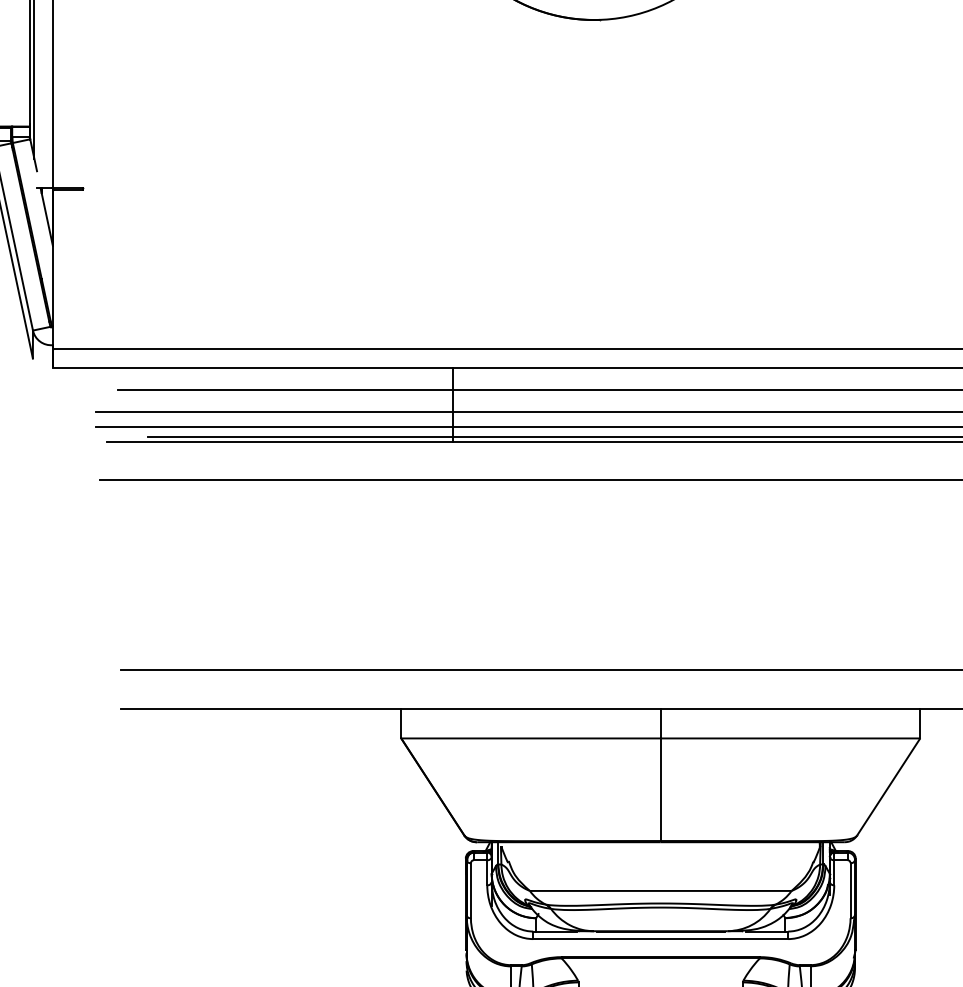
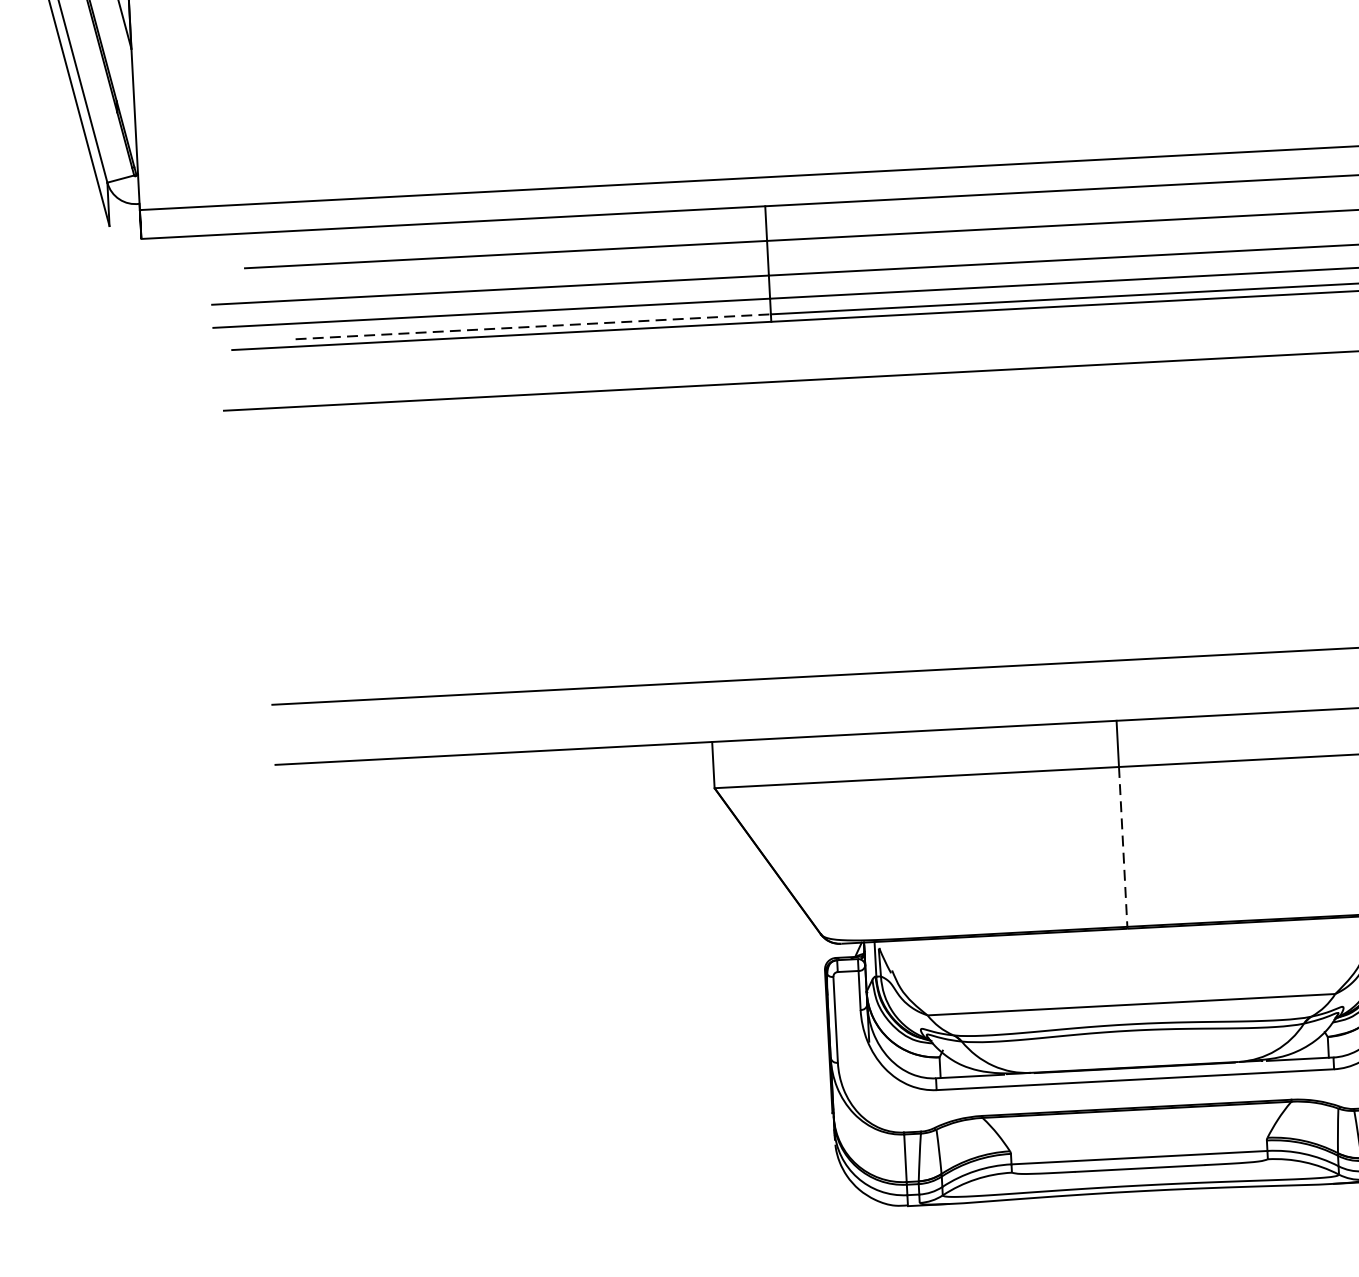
line: (300, 437) -> (532, 327), solid -> dashed
line: (660, 790) -> (1122, 848), solid -> dashed

